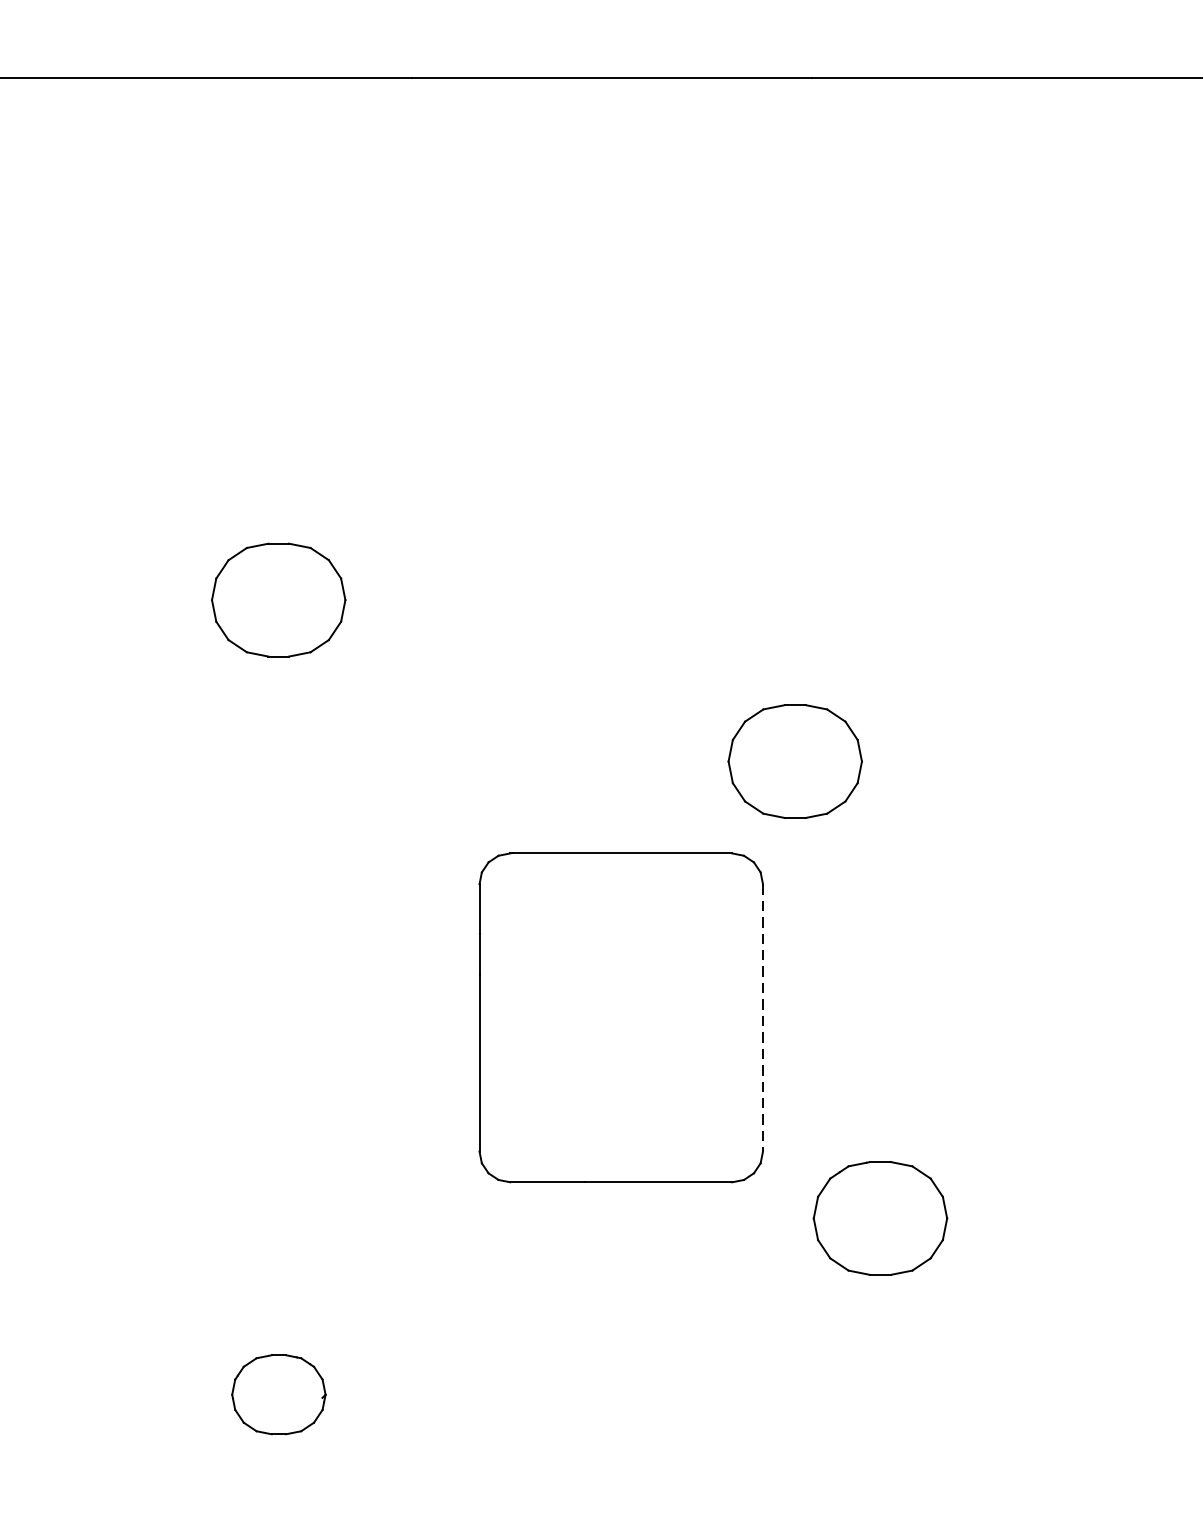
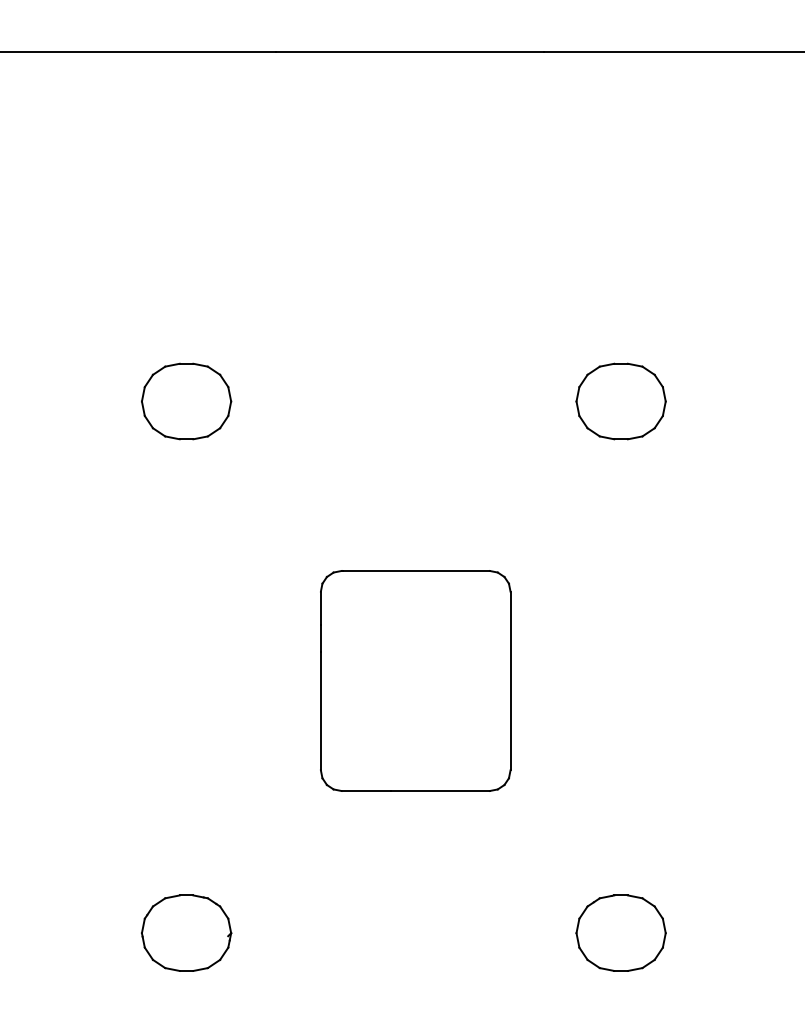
part: (794, 761) -> (620, 401), moved
line: (762, 1018) -> (510, 681), dashed -> solid
part: (879, 1217) -> (620, 932), moved
part: (278, 1393) -> (186, 932), size x1.43

